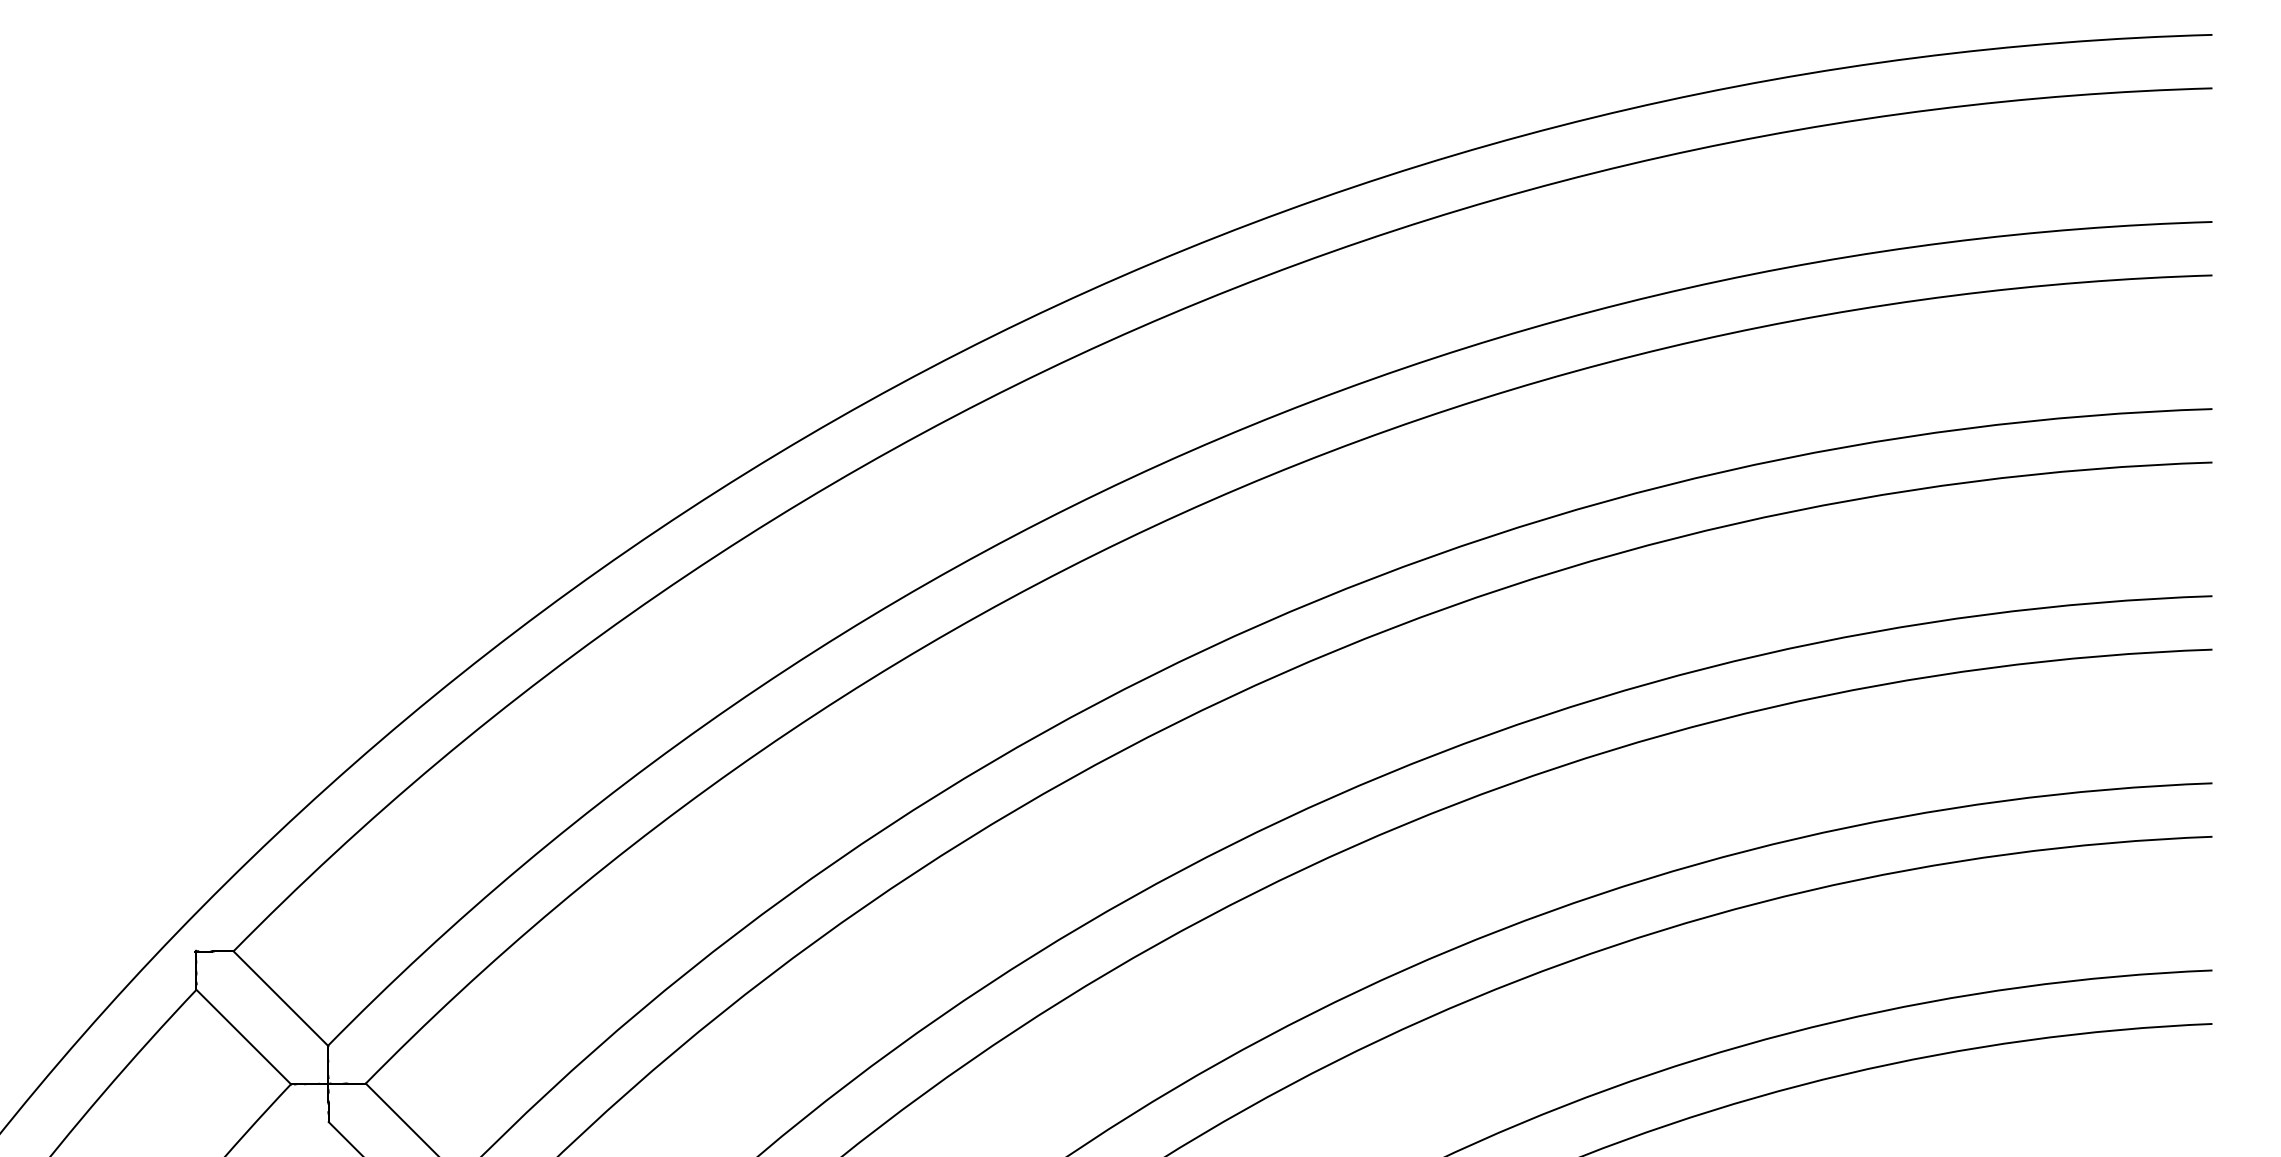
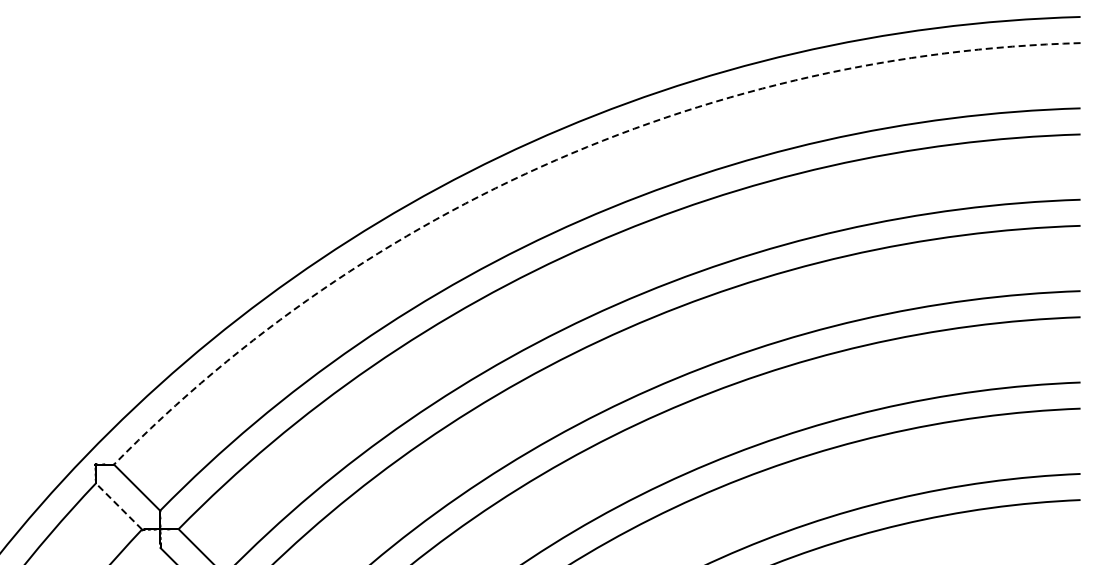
arc: (1139, 328) -> (556, 160), solid -> dashed
line: (244, 1037) -> (119, 506), solid -> dashed

